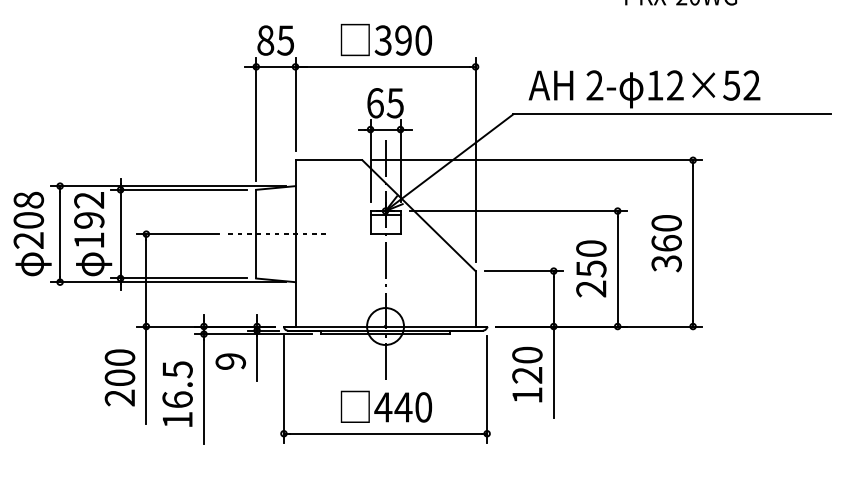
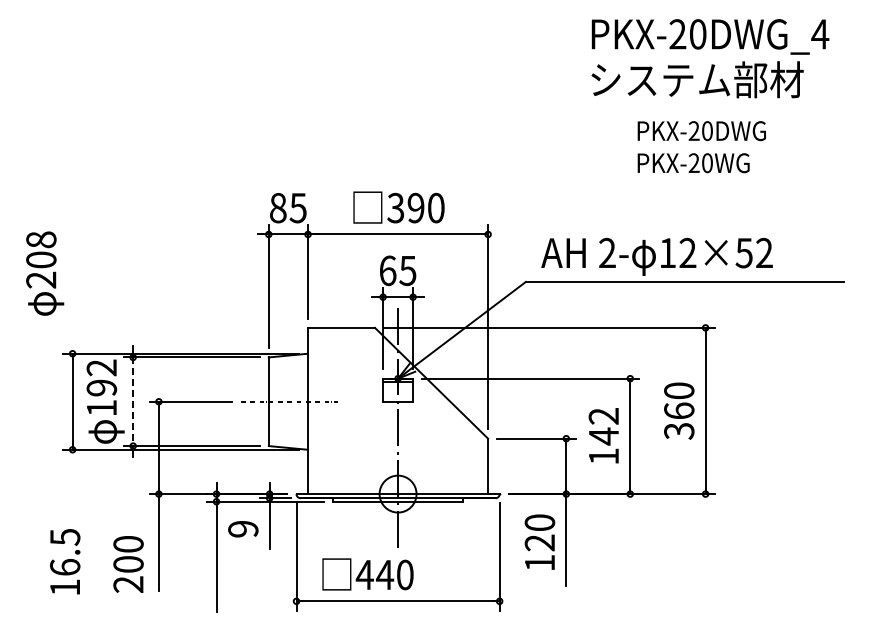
text: (32, 233) -> (45, 273), moved
line: (120, 234) -> (133, 402), solid -> dashed
text: (590, 268) -> (603, 436), 250 -> 142
text: (119, 377) -> (128, 564), moved
text: (177, 393) -> (65, 561), moved
text: (385, 406) -> (367, 574), moved

